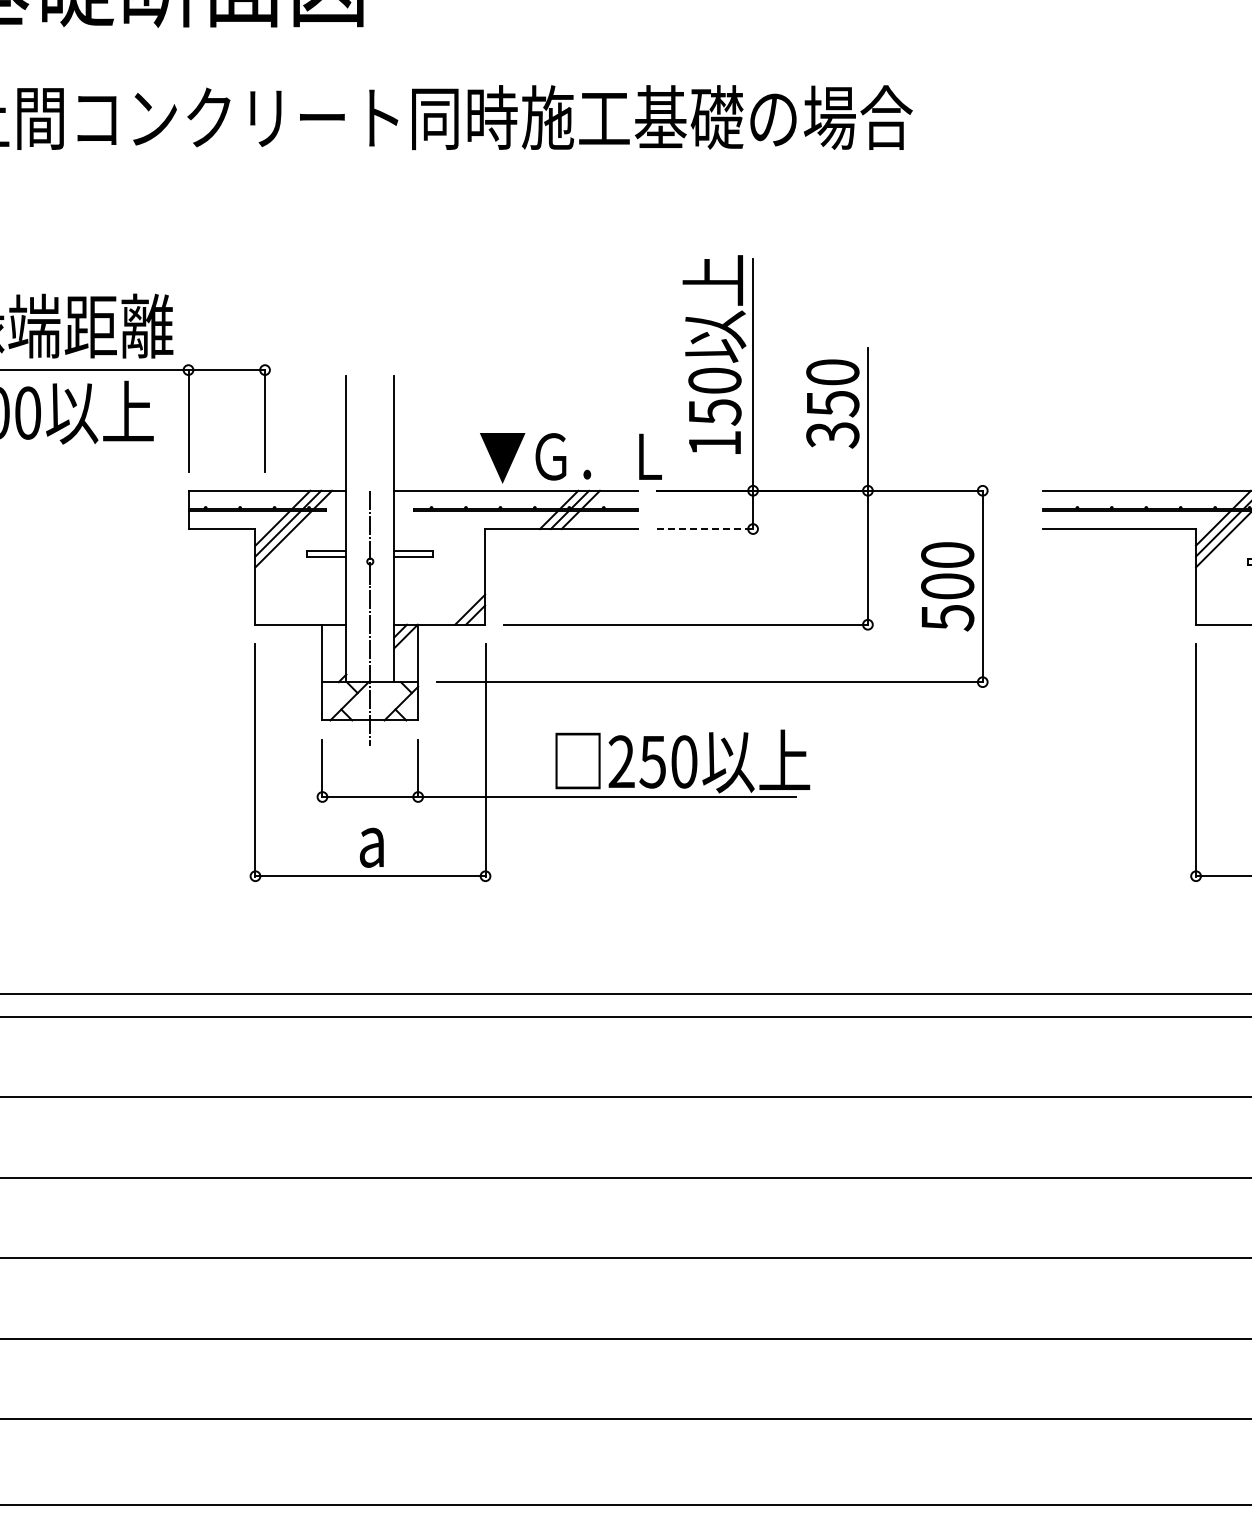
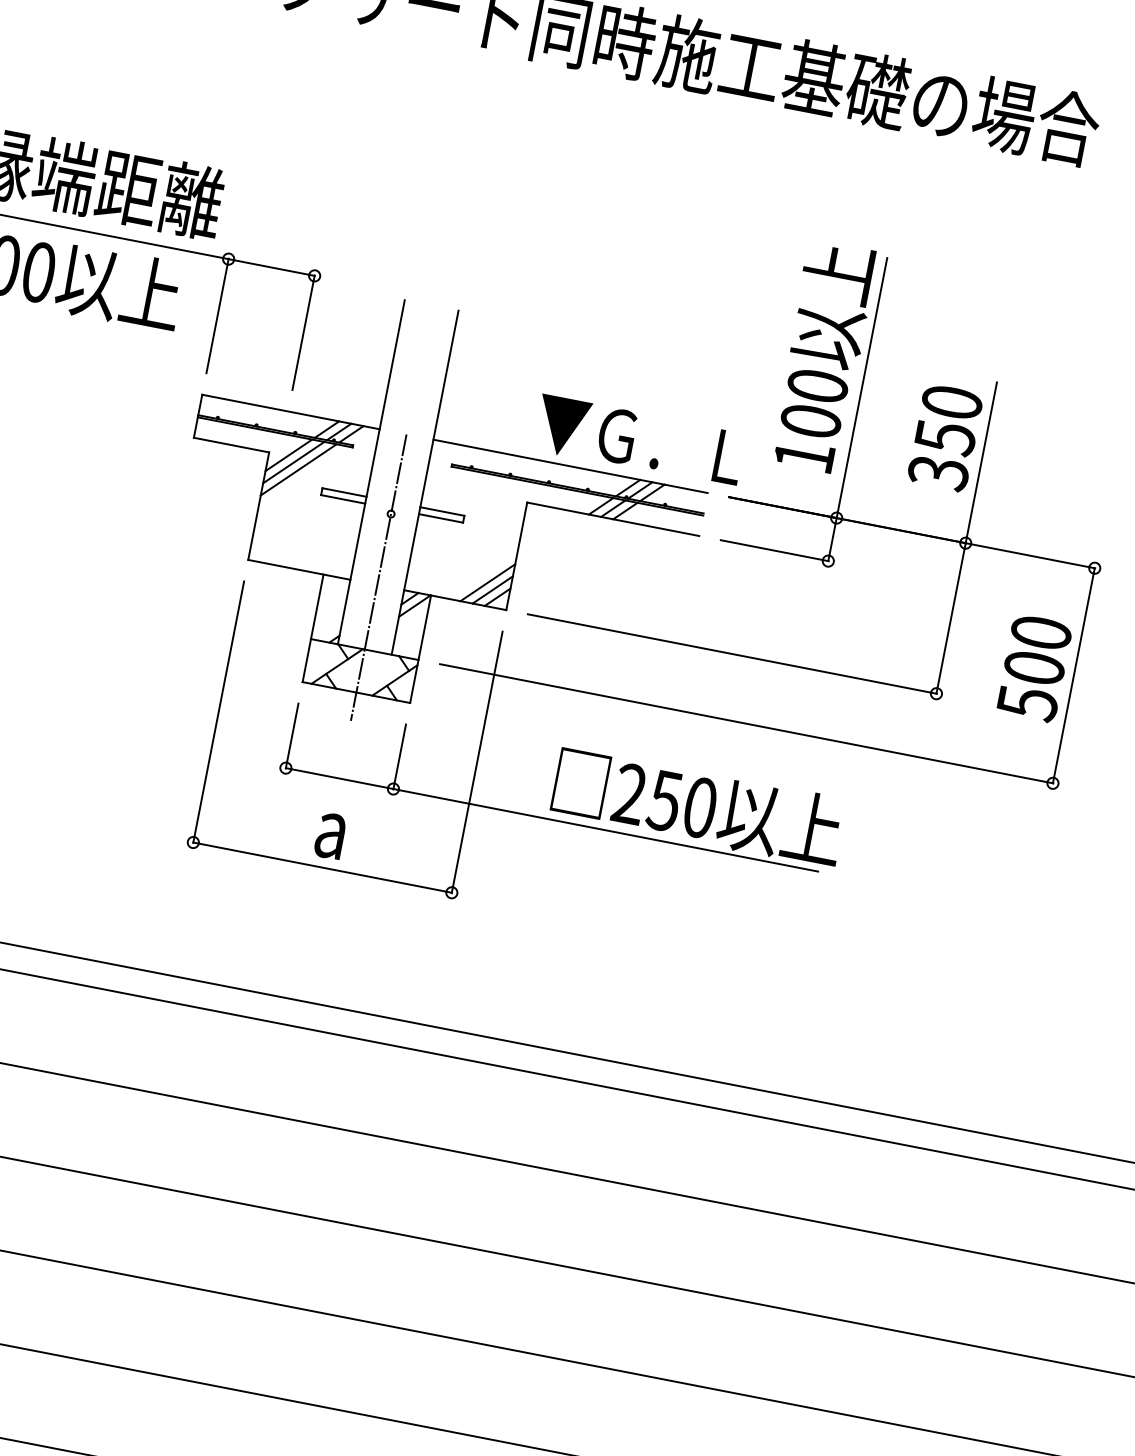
text: (714, 412) -> (810, 421), 150 -> 100
line: (705, 529) -> (774, 551), dashed -> solid
line: (464, 603) -> (487, 581), added

